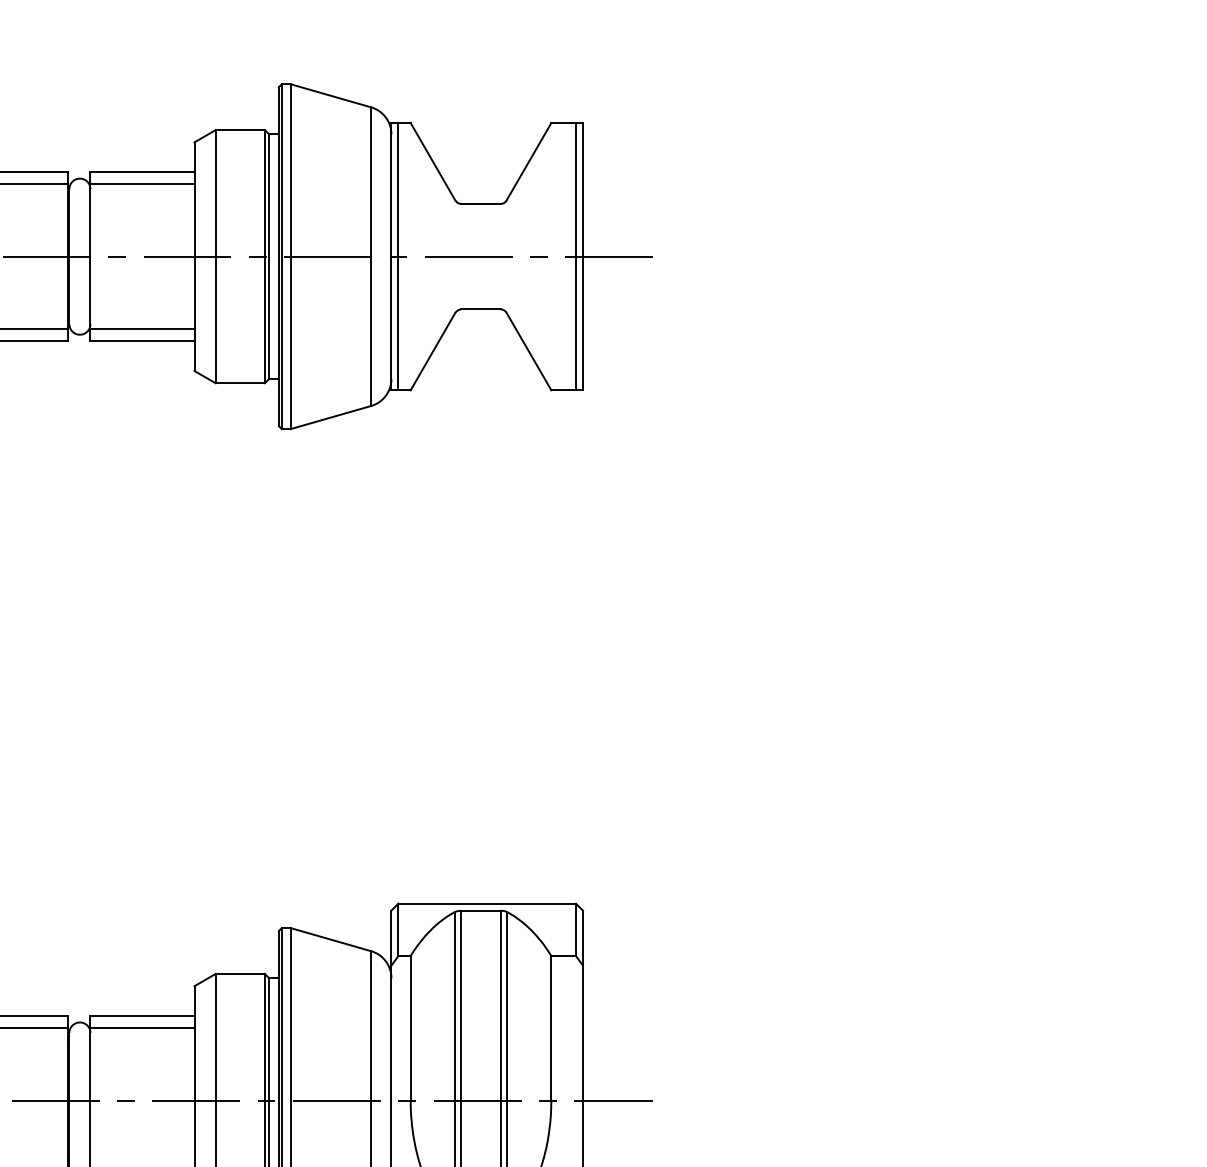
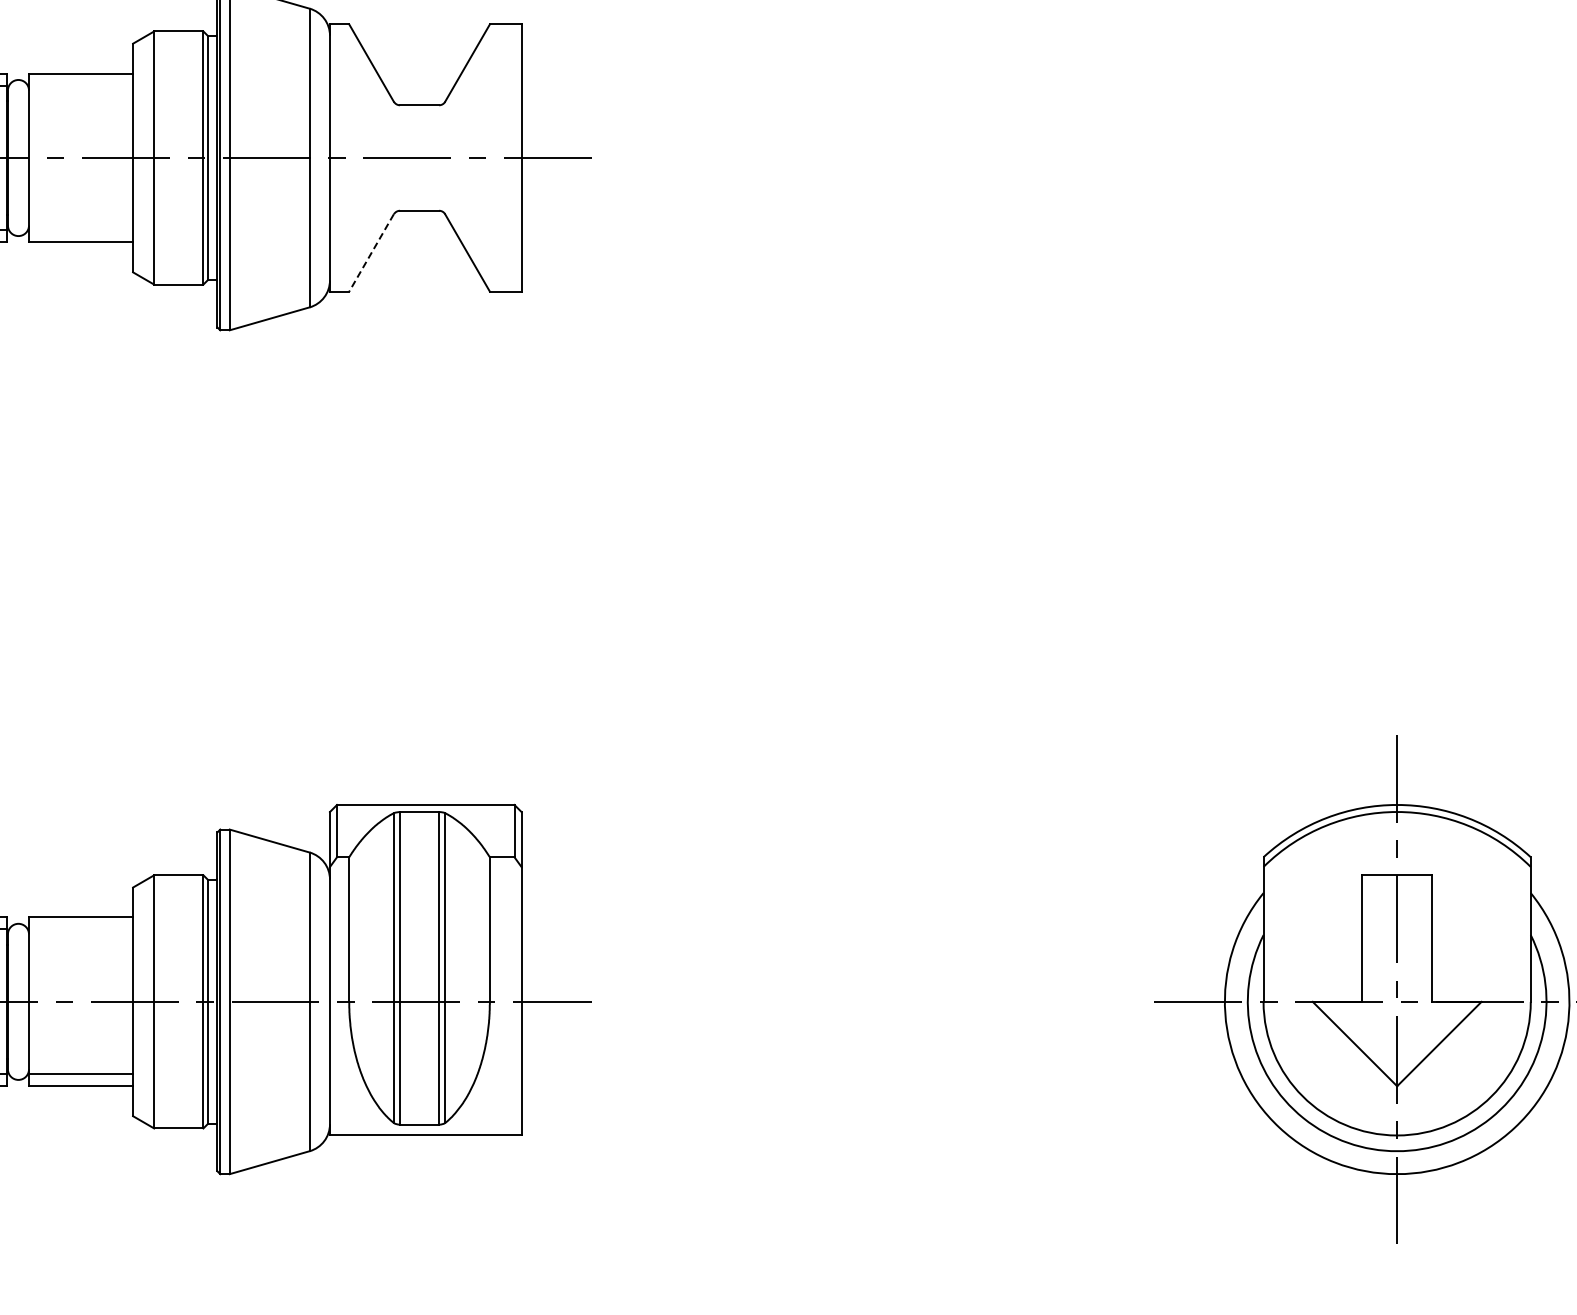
line: (142, 184) -> (81, 85), removed
line: (398, 256) -> (337, 157), removed
line: (575, 256) -> (514, 157), removed
line: (142, 329) -> (81, 230), removed
line: (432, 351) -> (371, 252), solid -> dashed
line: (142, 1028) -> (81, 929), removed

